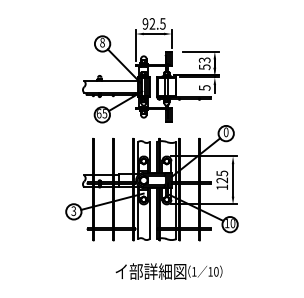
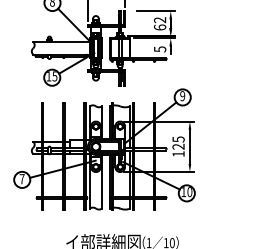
text: (204, 63) -> (159, 23), 53 -> 62
text: (98, 113) -> (48, 76), 65 -> 15
text: (225, 132) -> (181, 96), 0 -> 9
text: (73, 211) -> (21, 179), 3 -> 7

